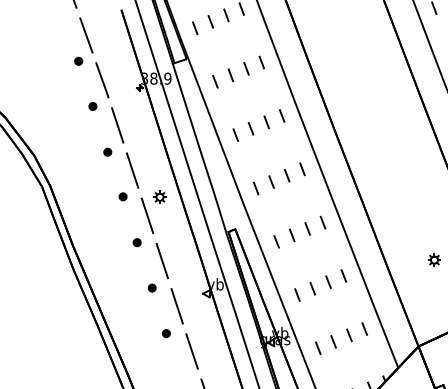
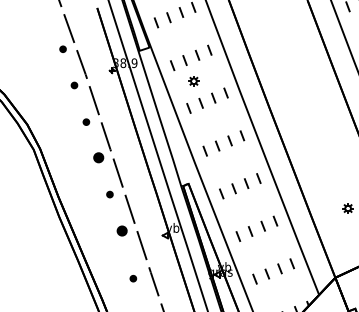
part: (122, 196) -> (98, 157), size x1.6
part: (159, 196) -> (193, 80), moved
part: (151, 287) -> (121, 230), size x1.6
part: (166, 333) -> (133, 278), moved

